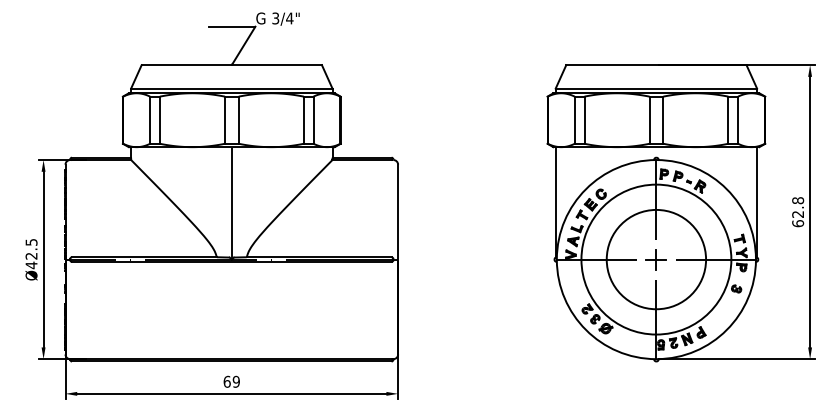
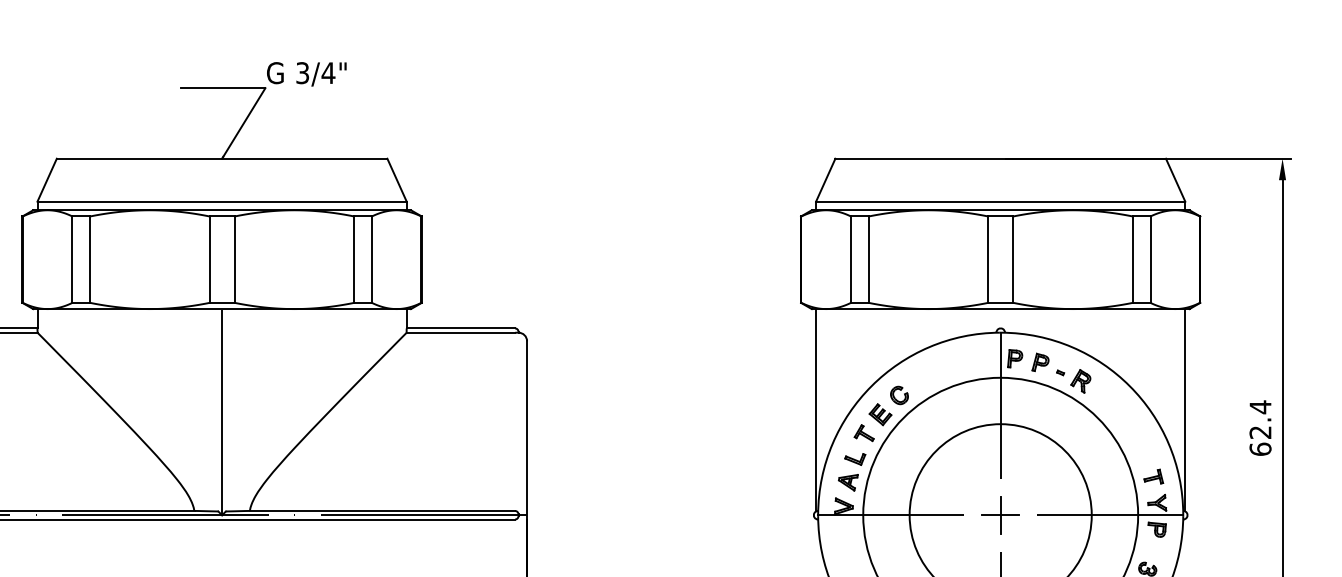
text: (798, 200) -> (1261, 406), 62.8 -> 62.4

